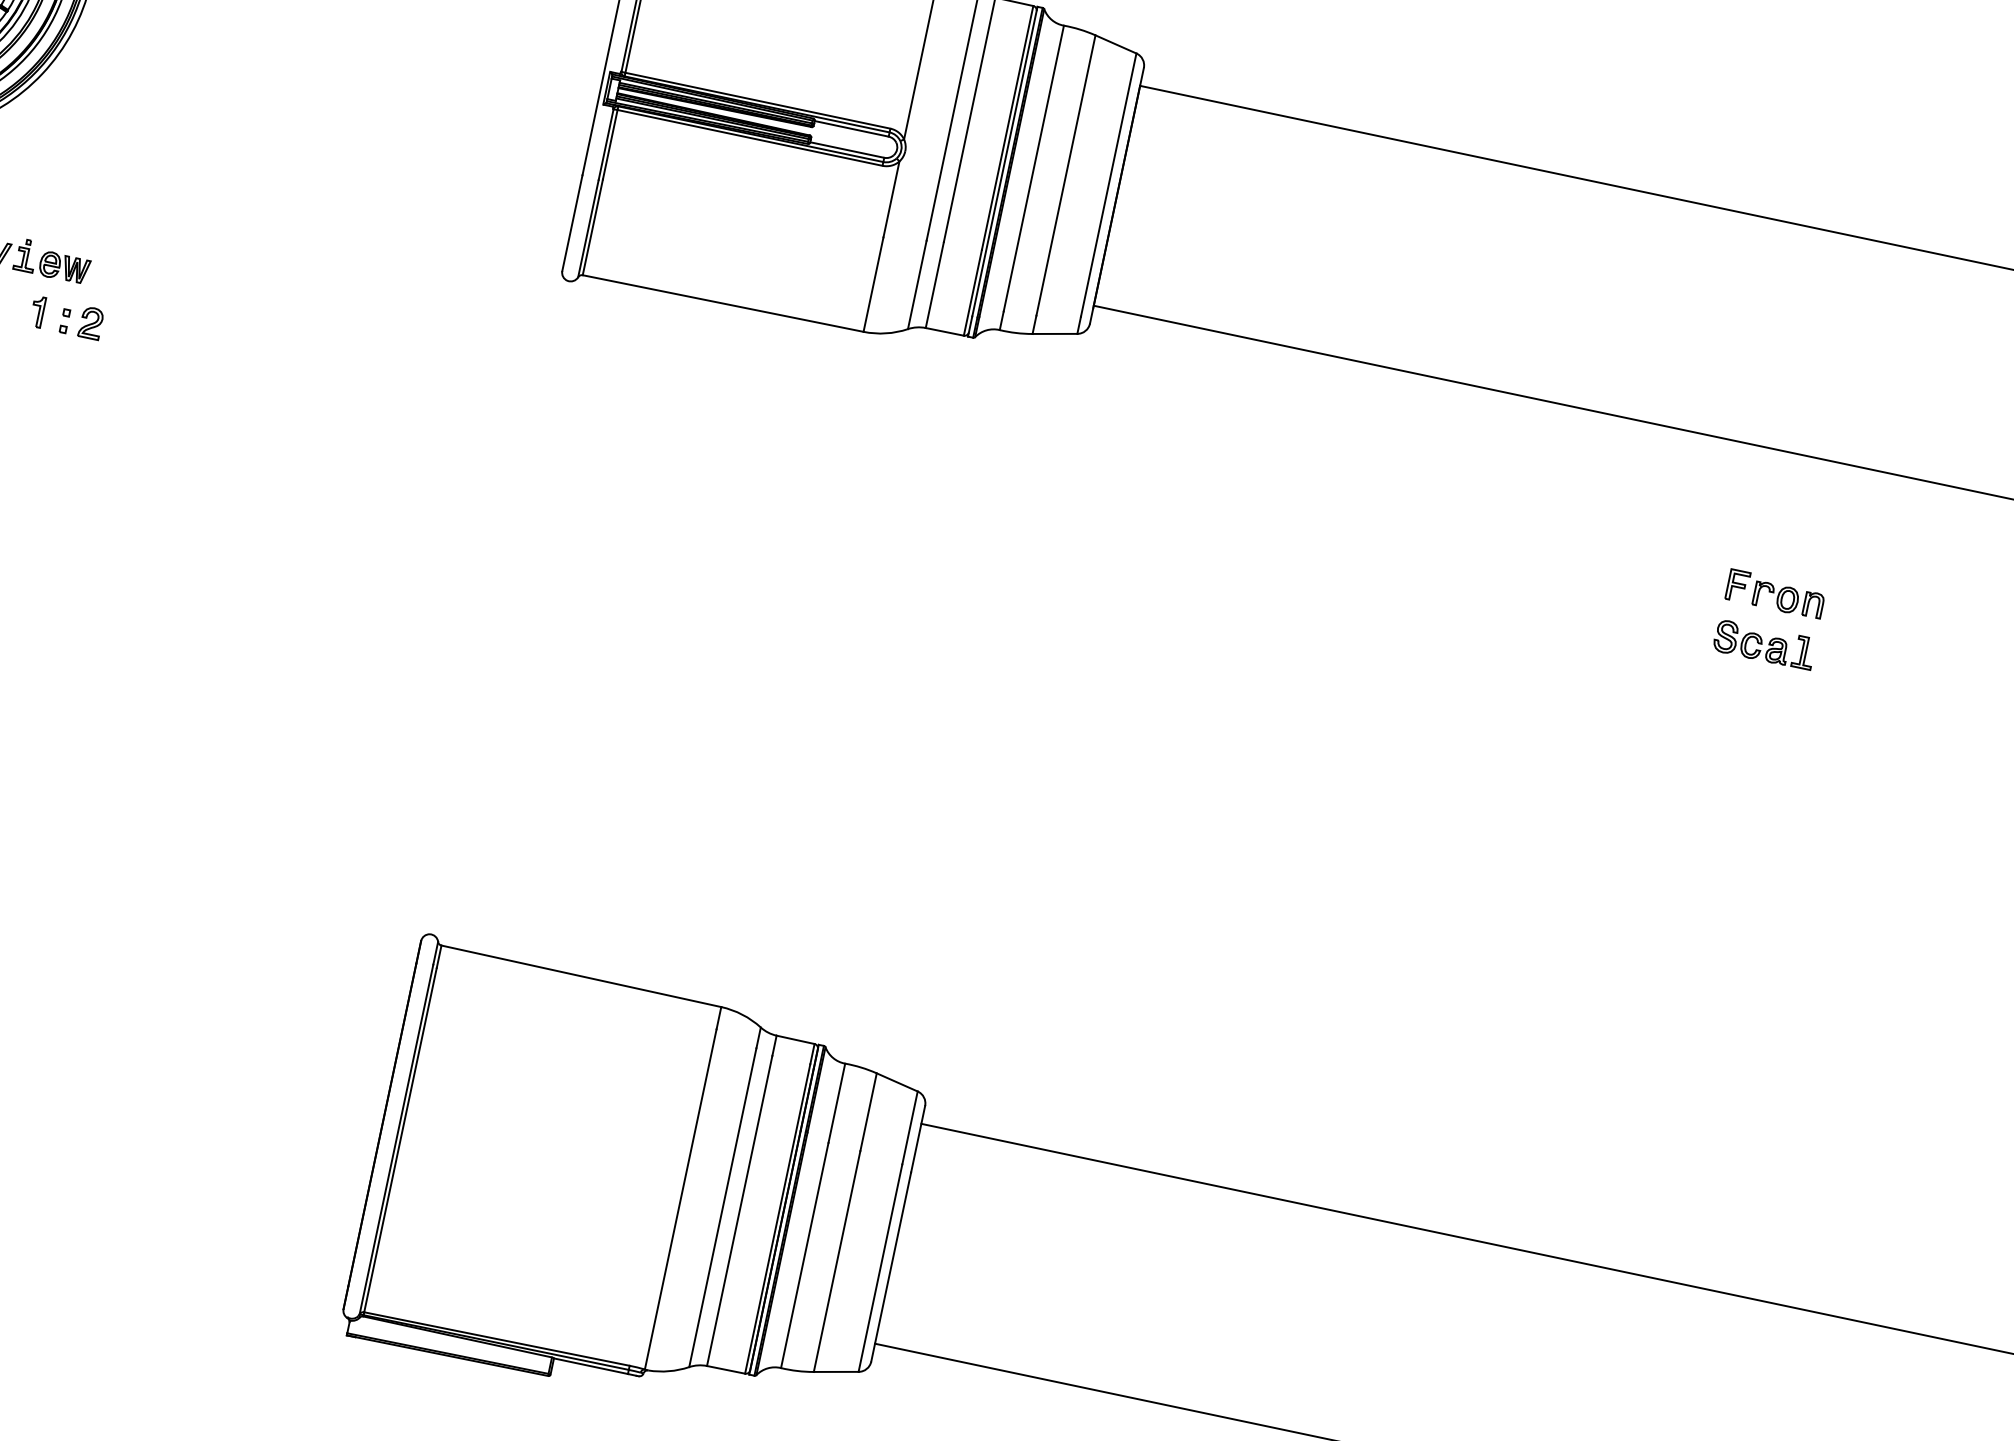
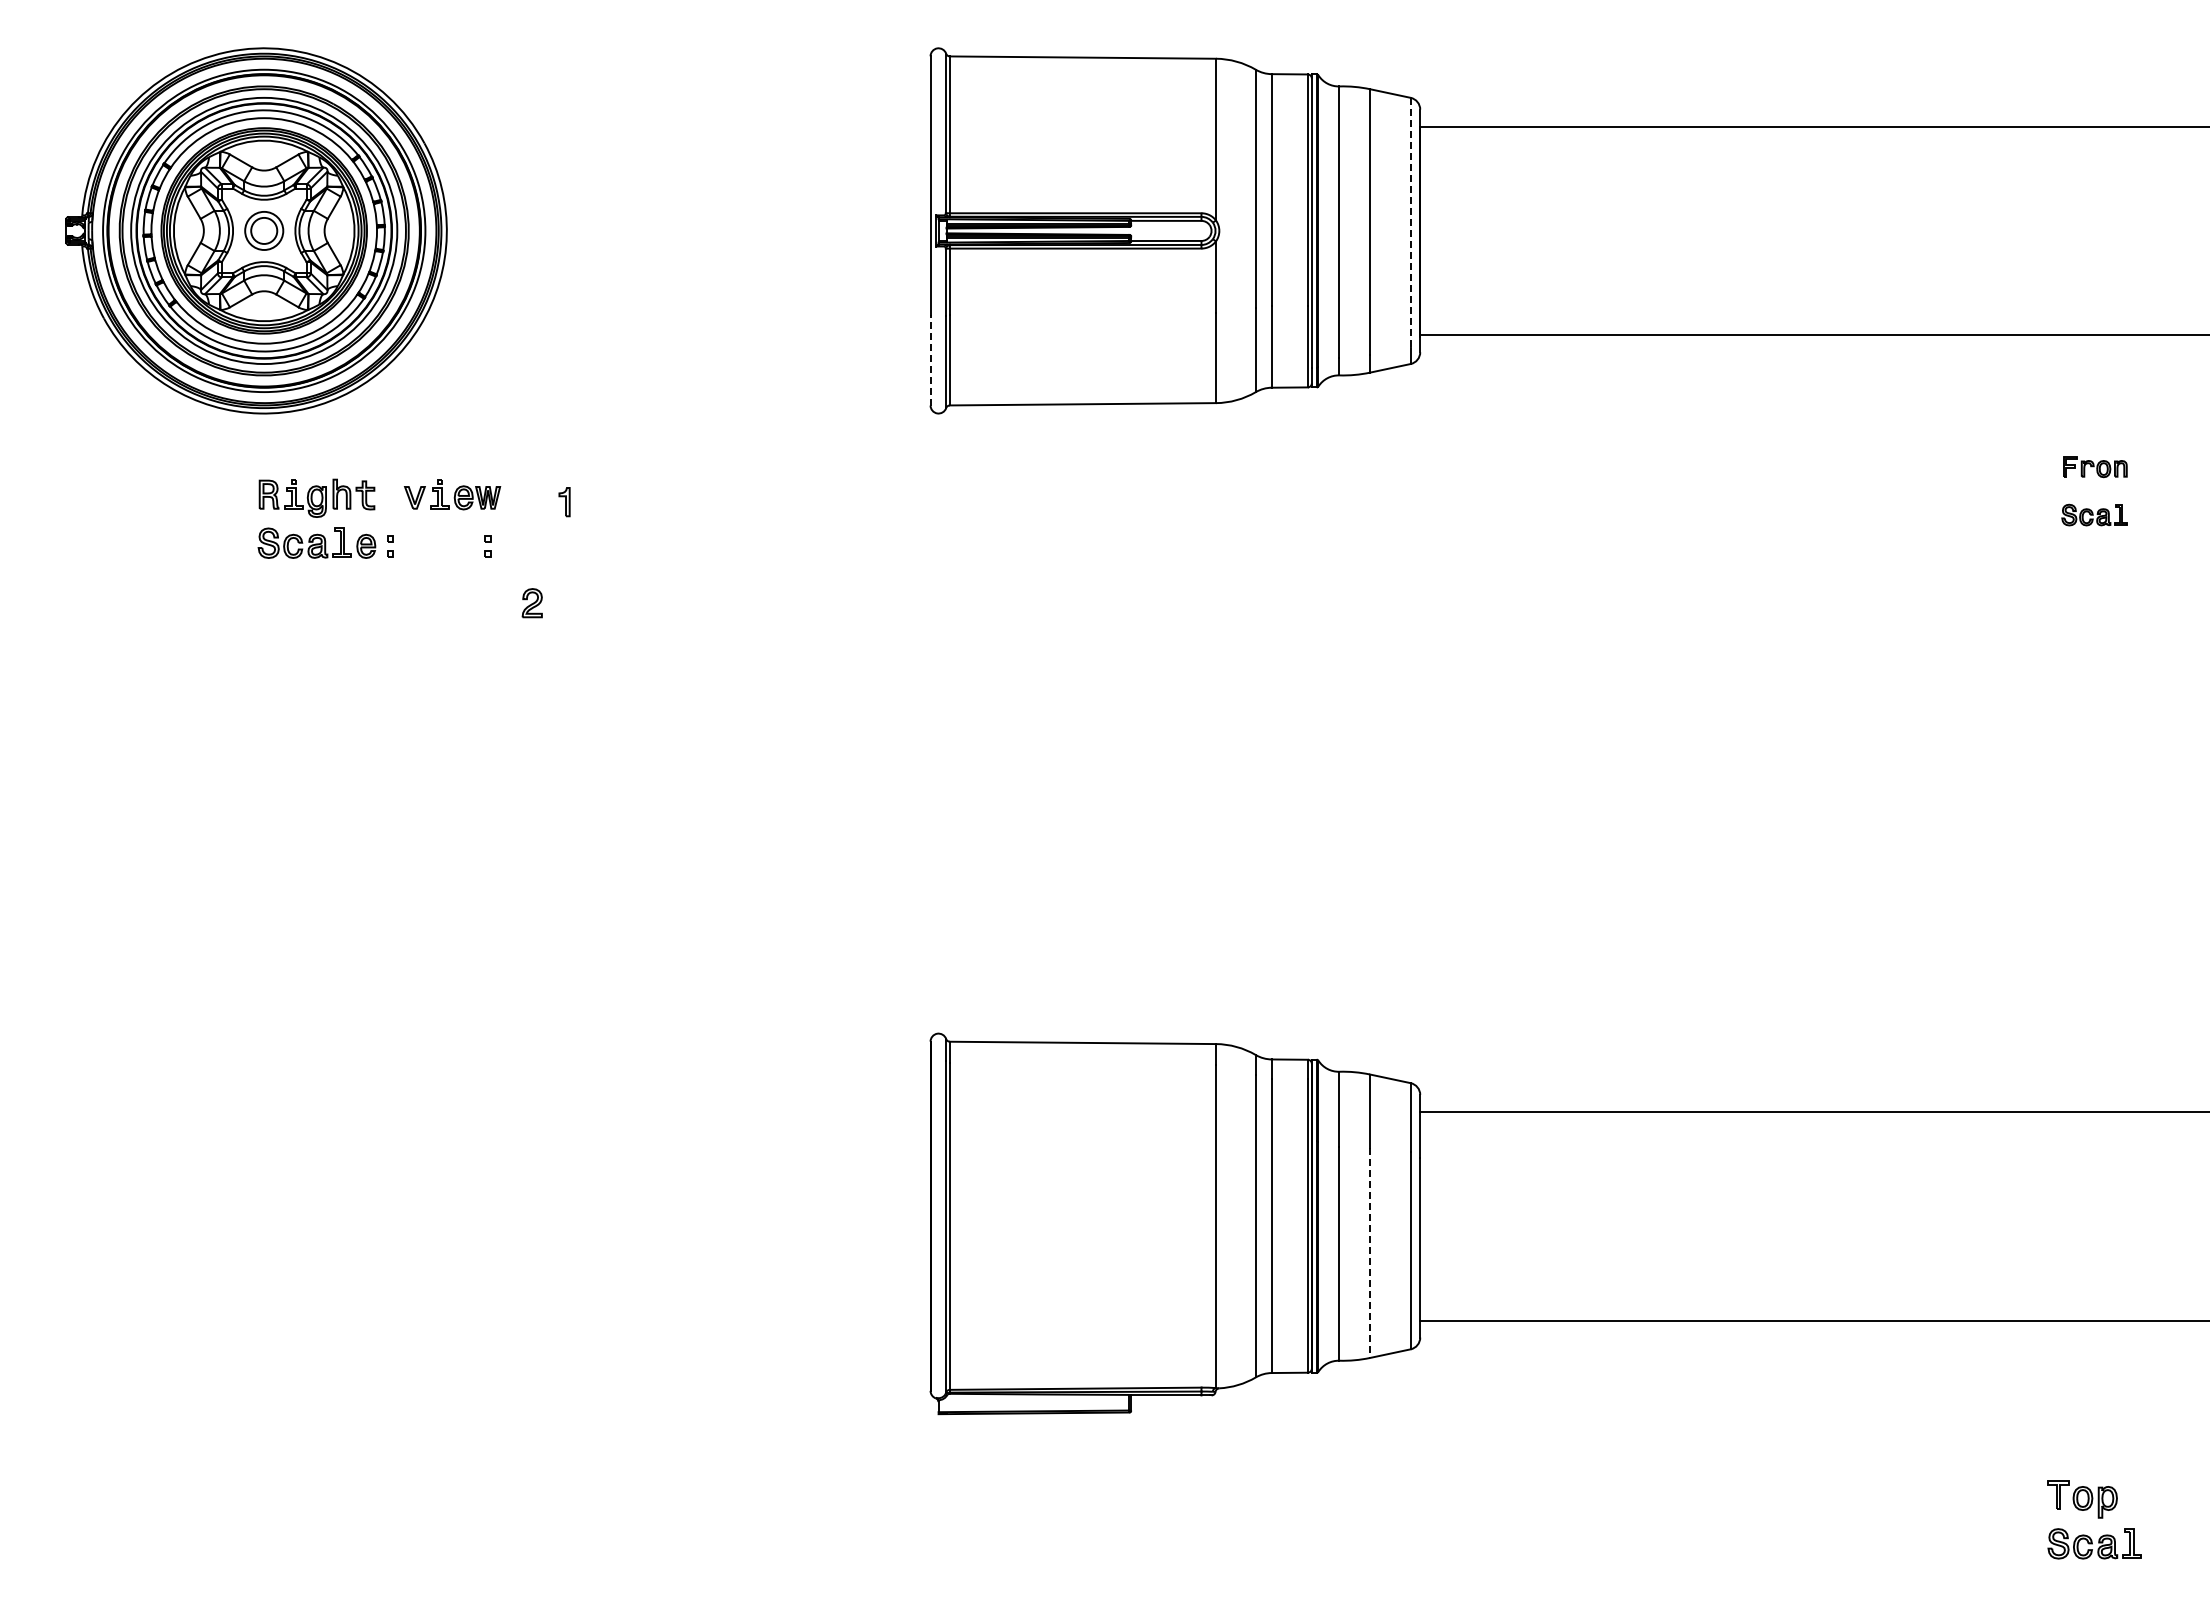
line: (1108, 184) -> (1410, 222), solid -> dashed
line: (572, 222) -> (930, 359), solid -> dashed
part: (37, 312) -> (564, 502), moved
part: (90, 323) -> (531, 603), moved
part: (1775, 594) -> (2095, 467), size x0.7
part: (1764, 644) -> (2094, 514), size x0.7
line: (837, 1262) -> (1370, 1253), solid -> dashed

